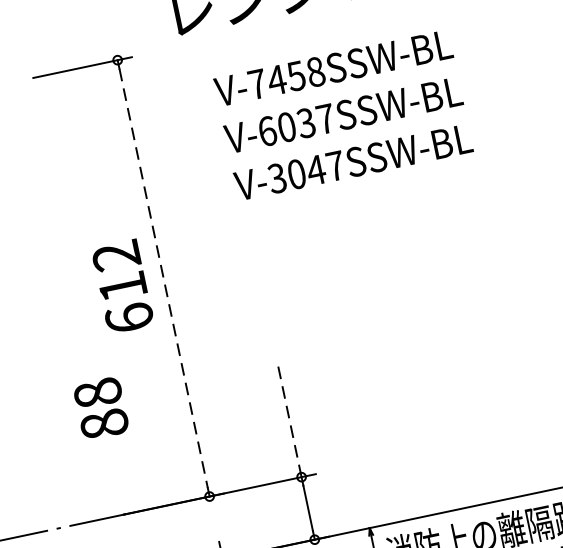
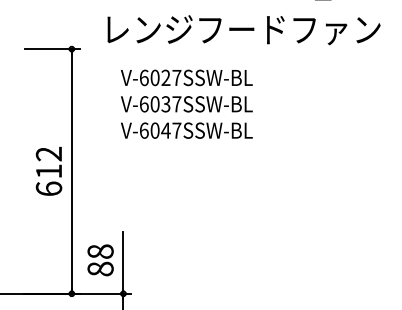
text: (286, 77) -> (160, 77), V-7458SSW-BL -> V-6027SSW-BL
text: (276, 178) -> (143, 130), V-3047SSW-BL -> V-6047SSW-BL
line: (163, 278) -> (71, 171), dashed -> solid
text: (101, 408) -> (100, 260), moved
line: (289, 421) -> (123, 262), dashed -> solid

